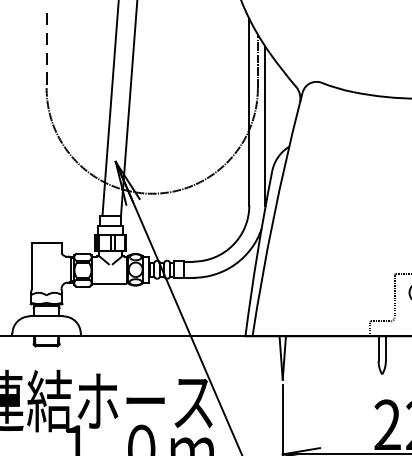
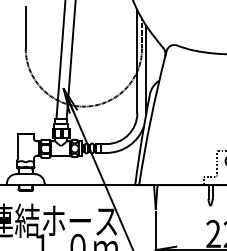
line: (46, 50) -> (25, 27), dashed -> solid

